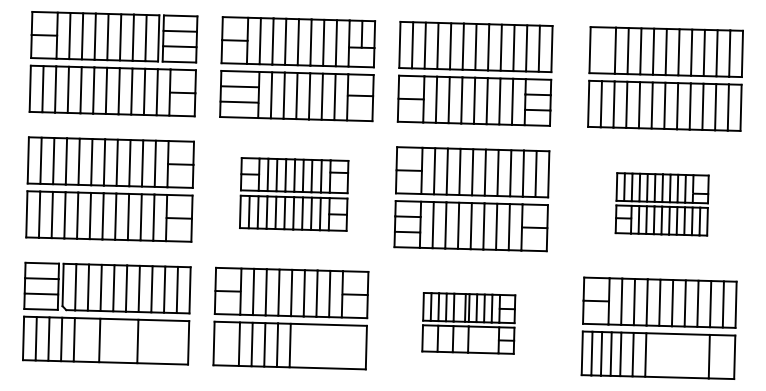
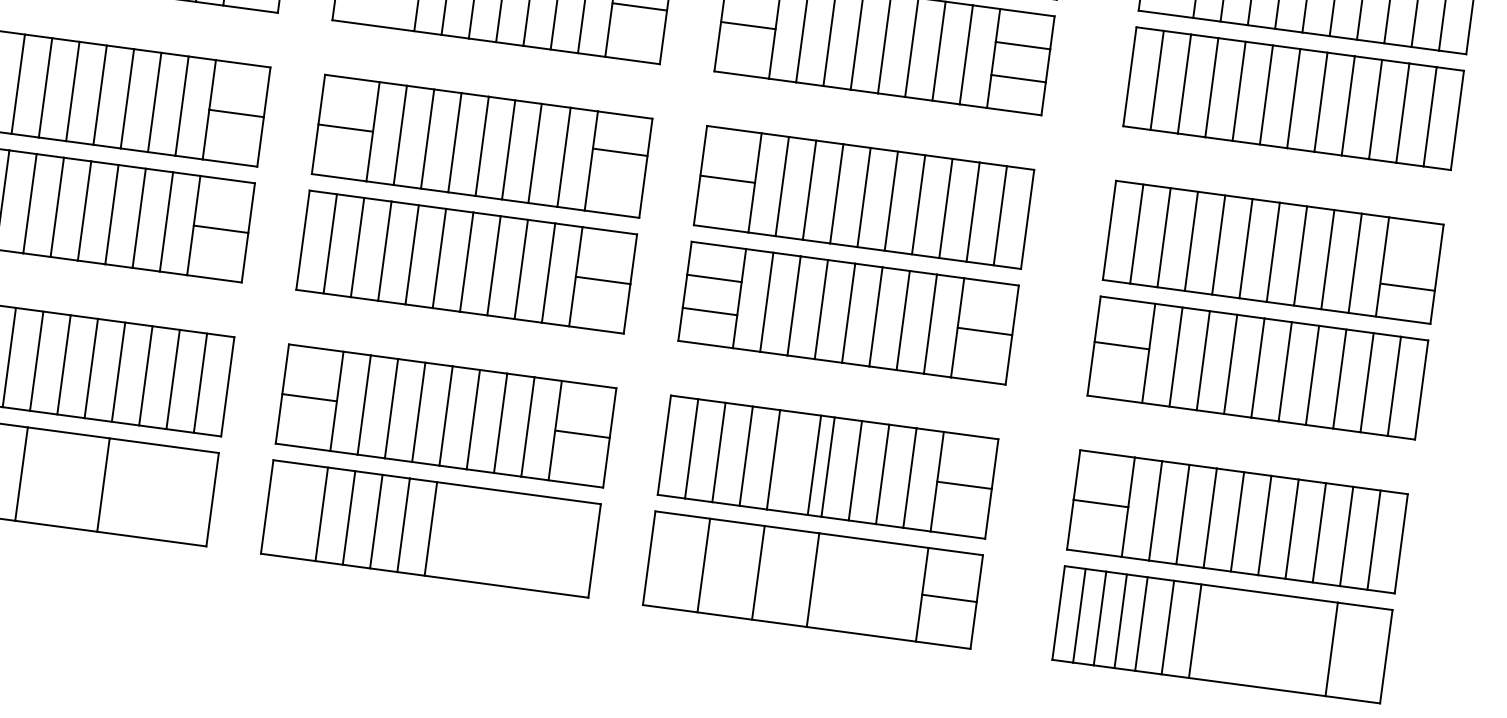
part: (293, 194) -> (472, 204), size x1.43
part: (661, 204) -> (1263, 310), size x1.67
part: (468, 323) -> (820, 522), size x1.67

